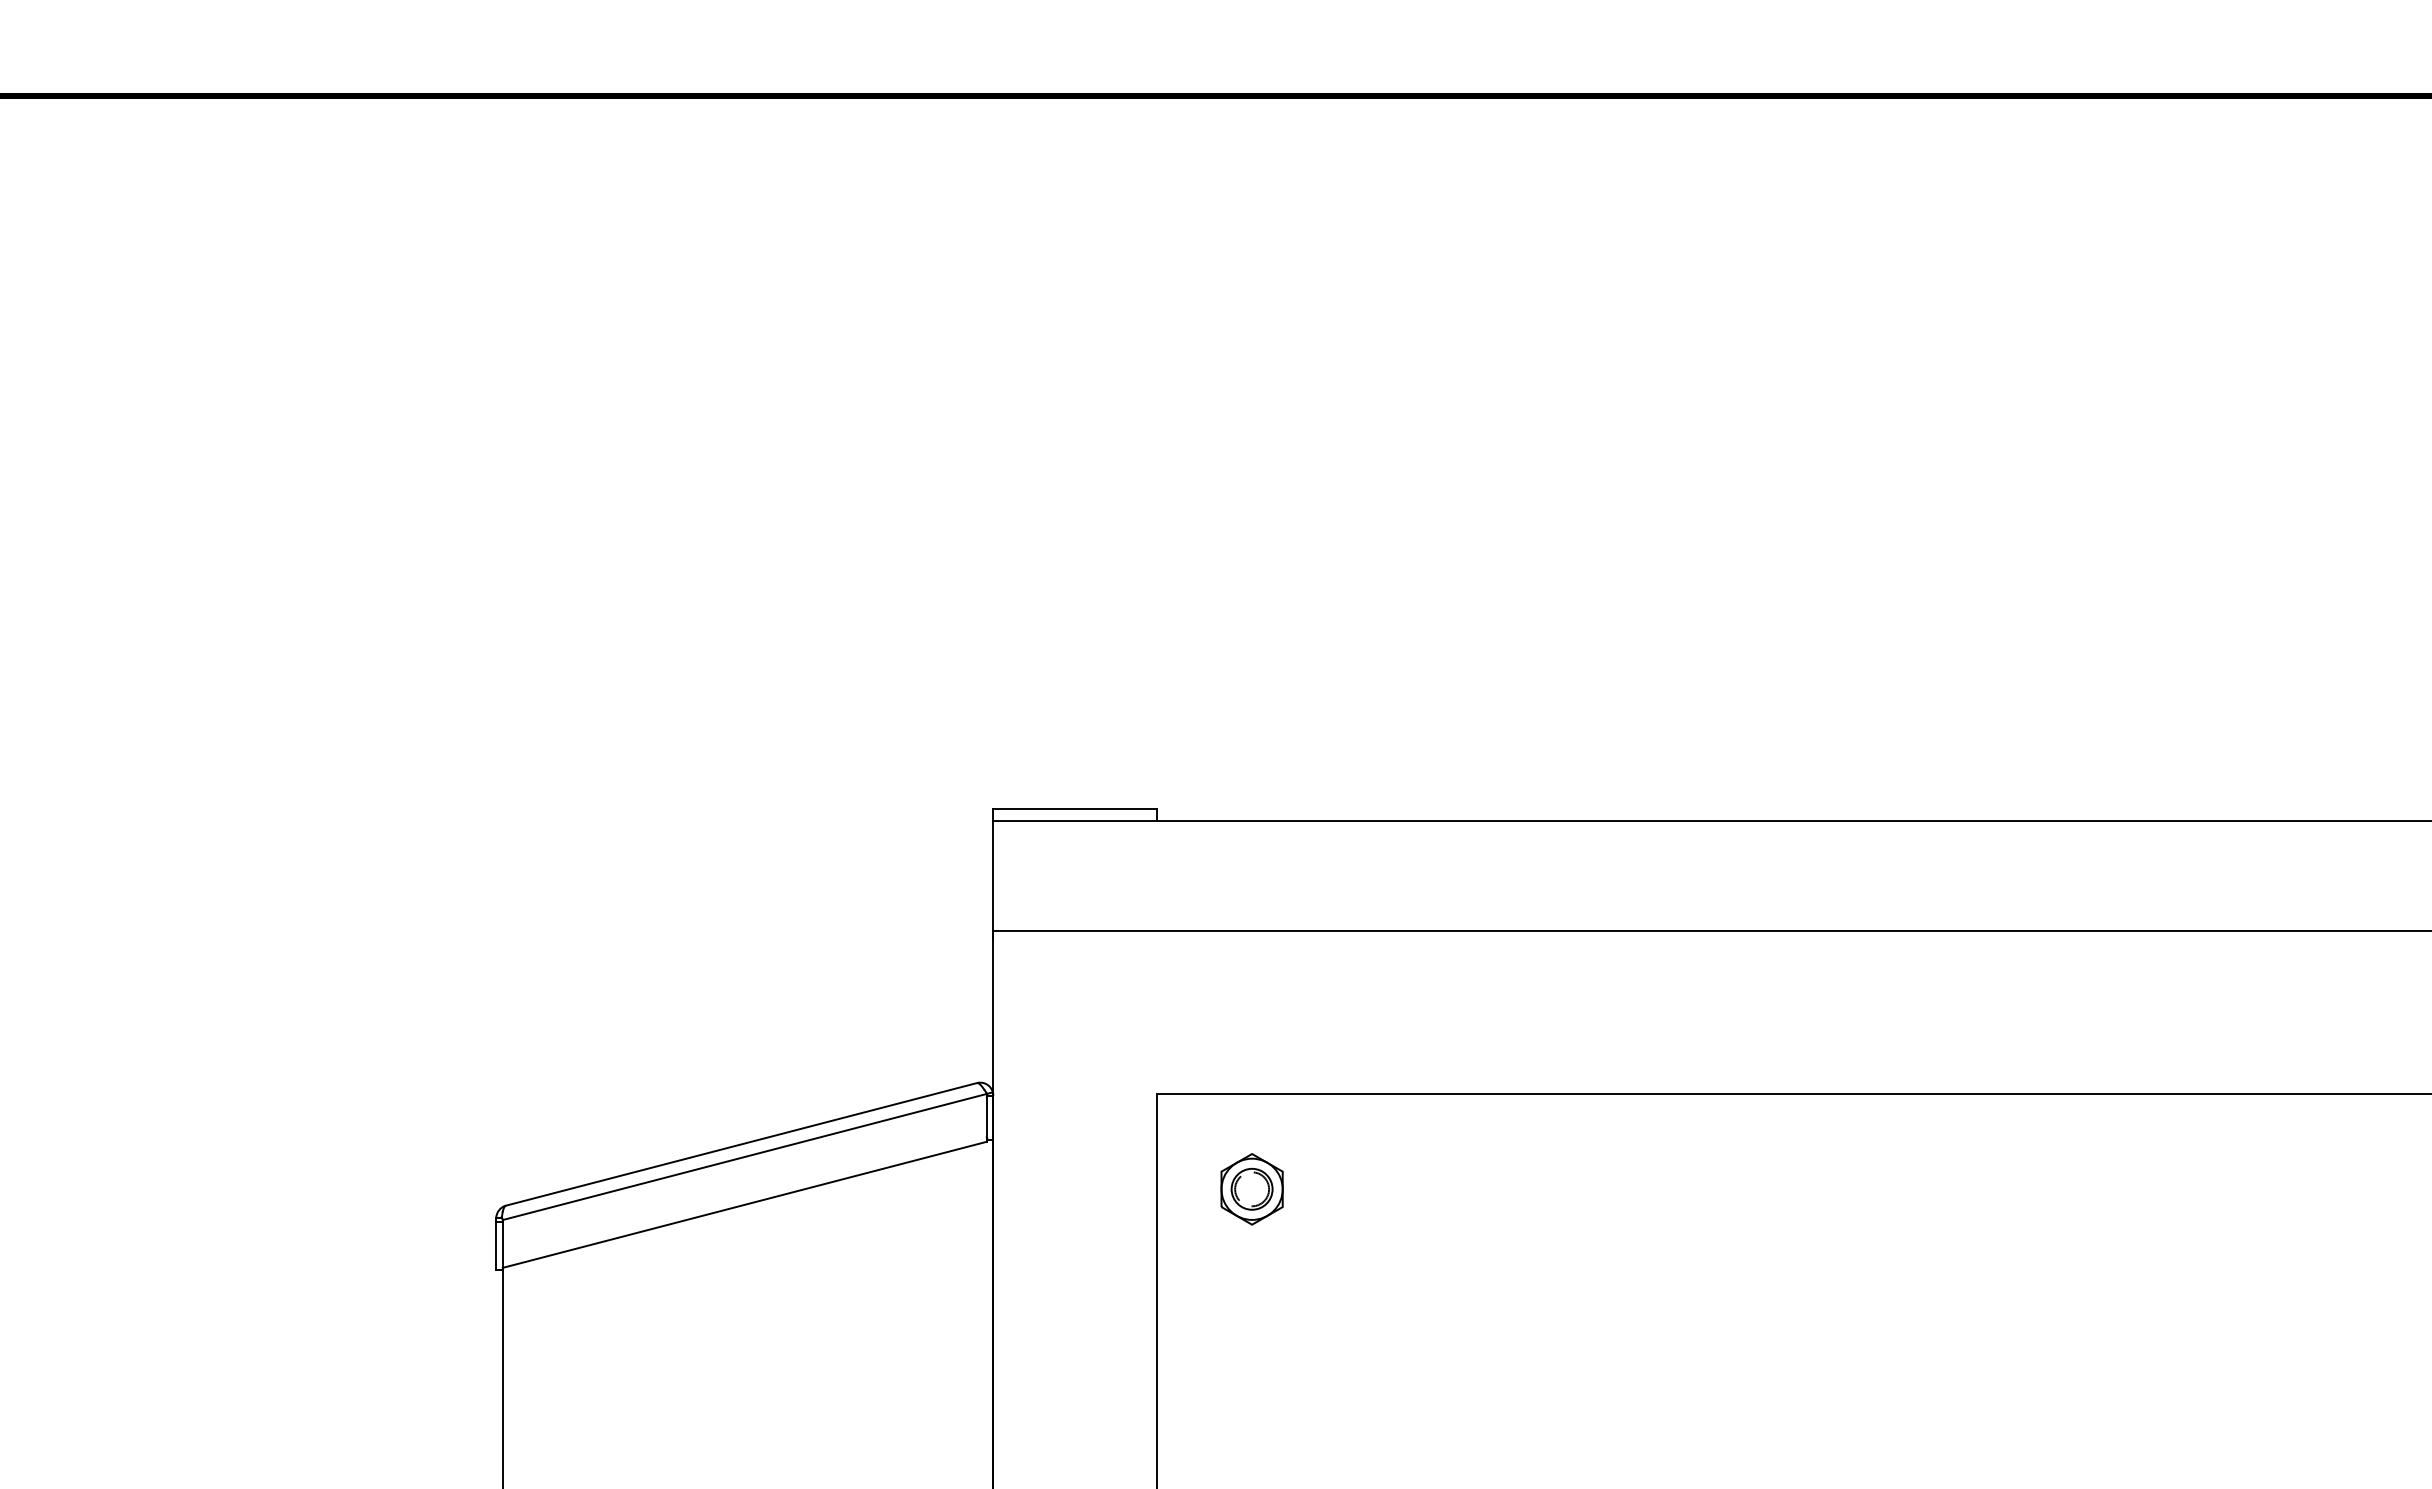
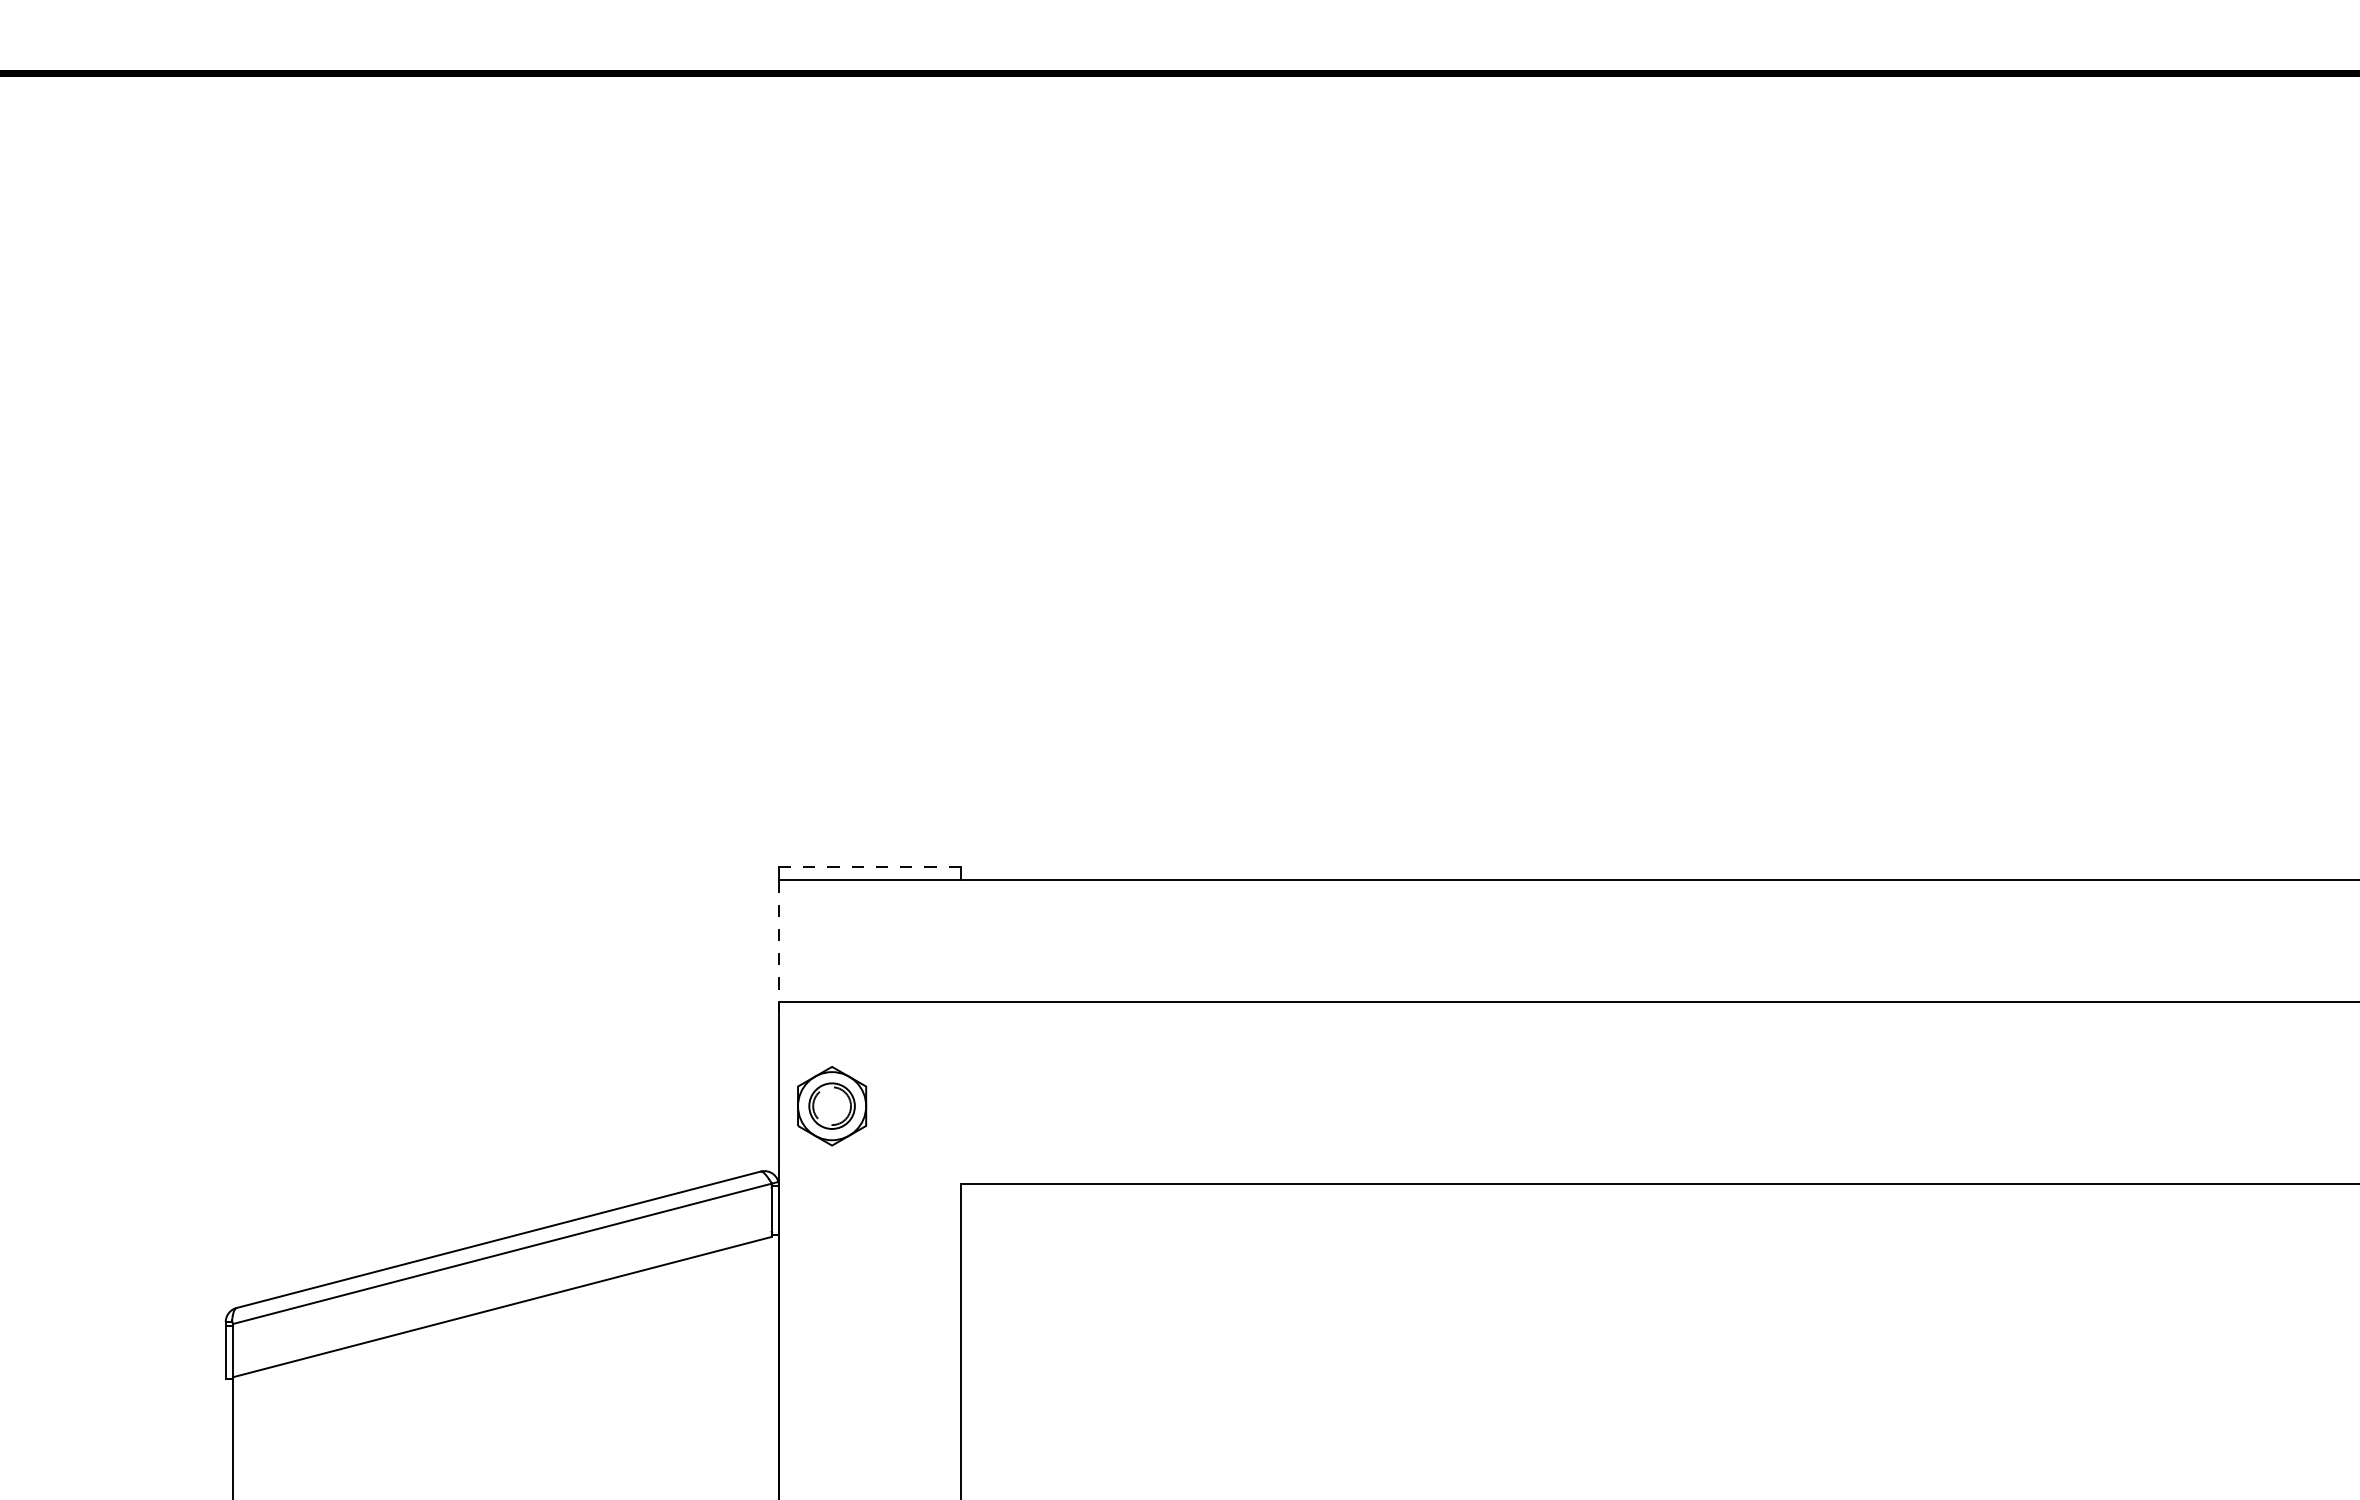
line: (1075, 809) -> (870, 867), solid -> dashed
line: (993, 880) -> (779, 946), solid -> dashed
part: (1251, 1189) -> (831, 1106), moved

